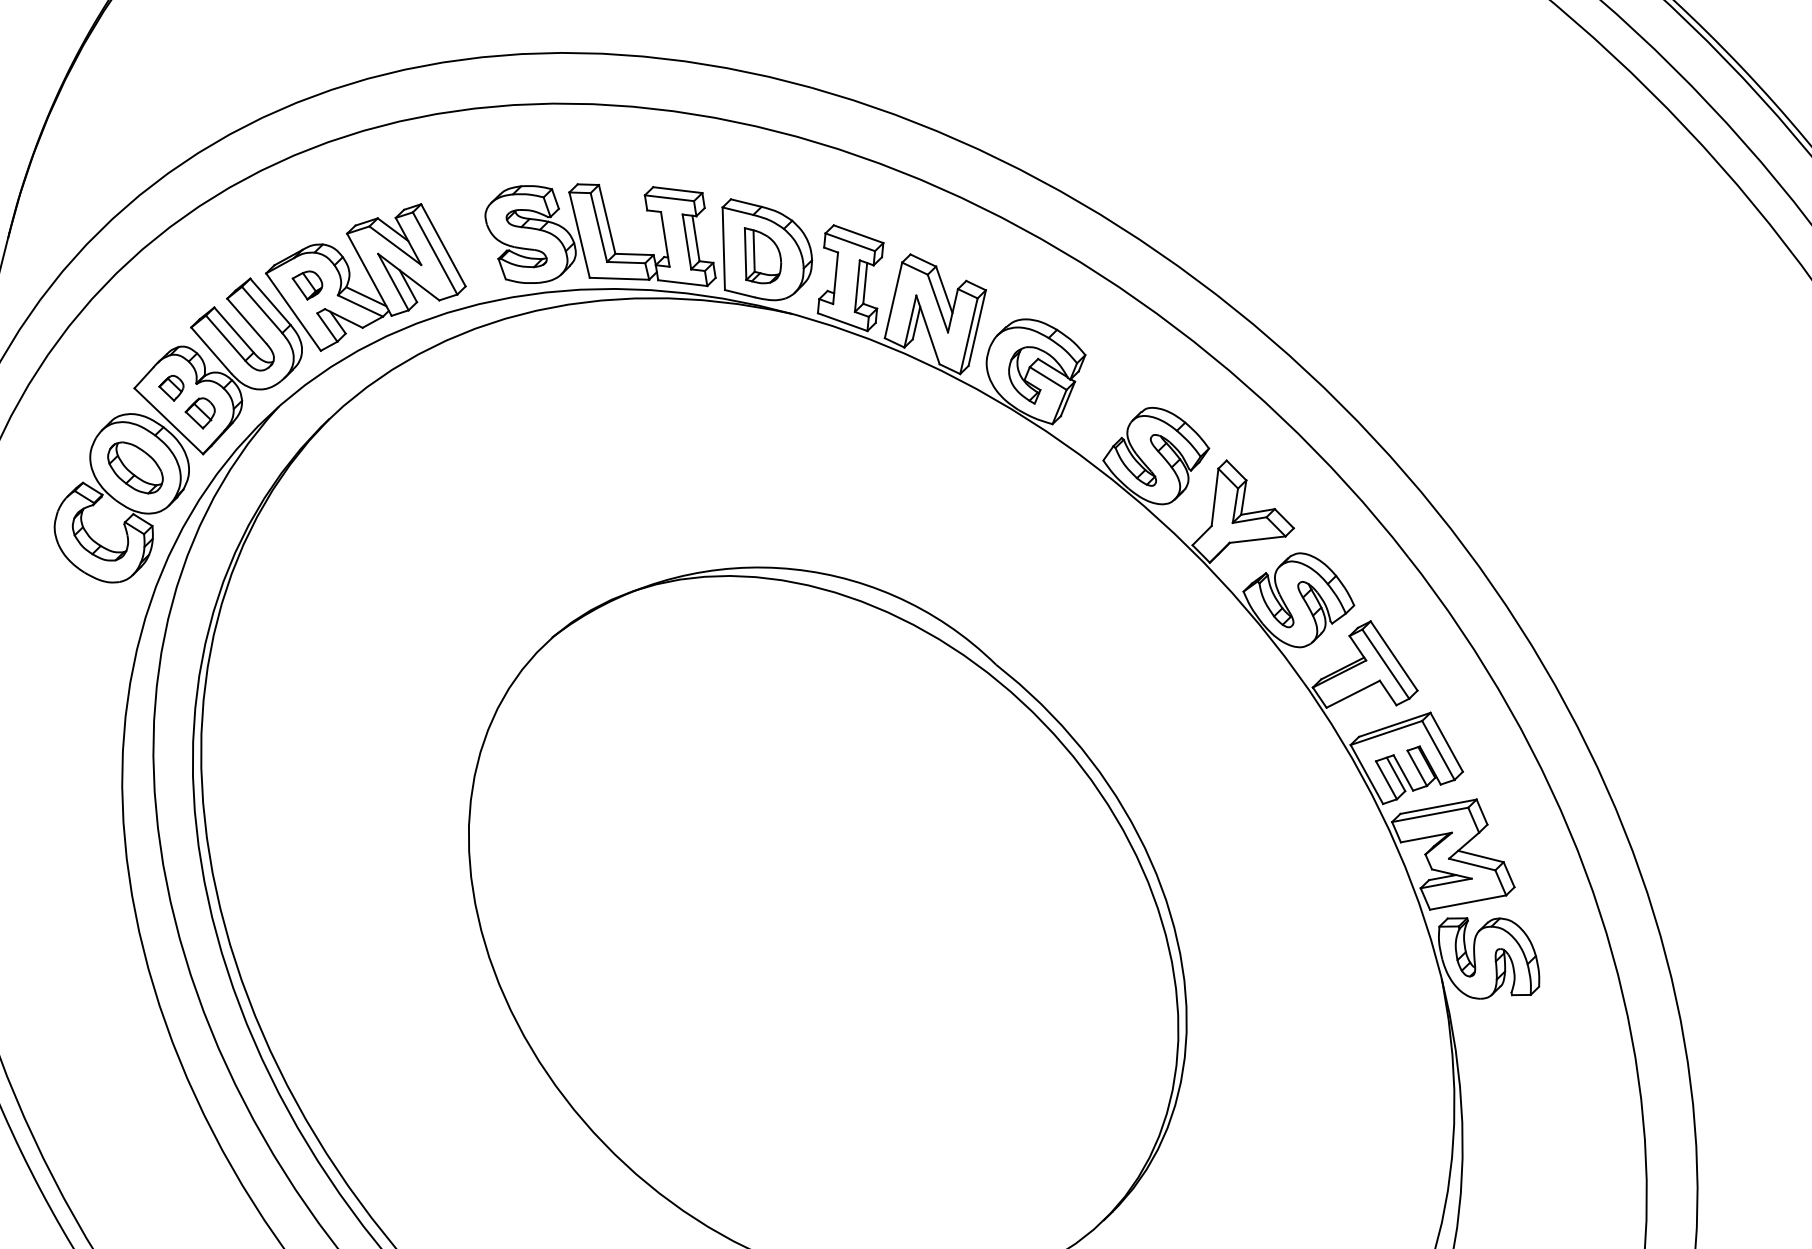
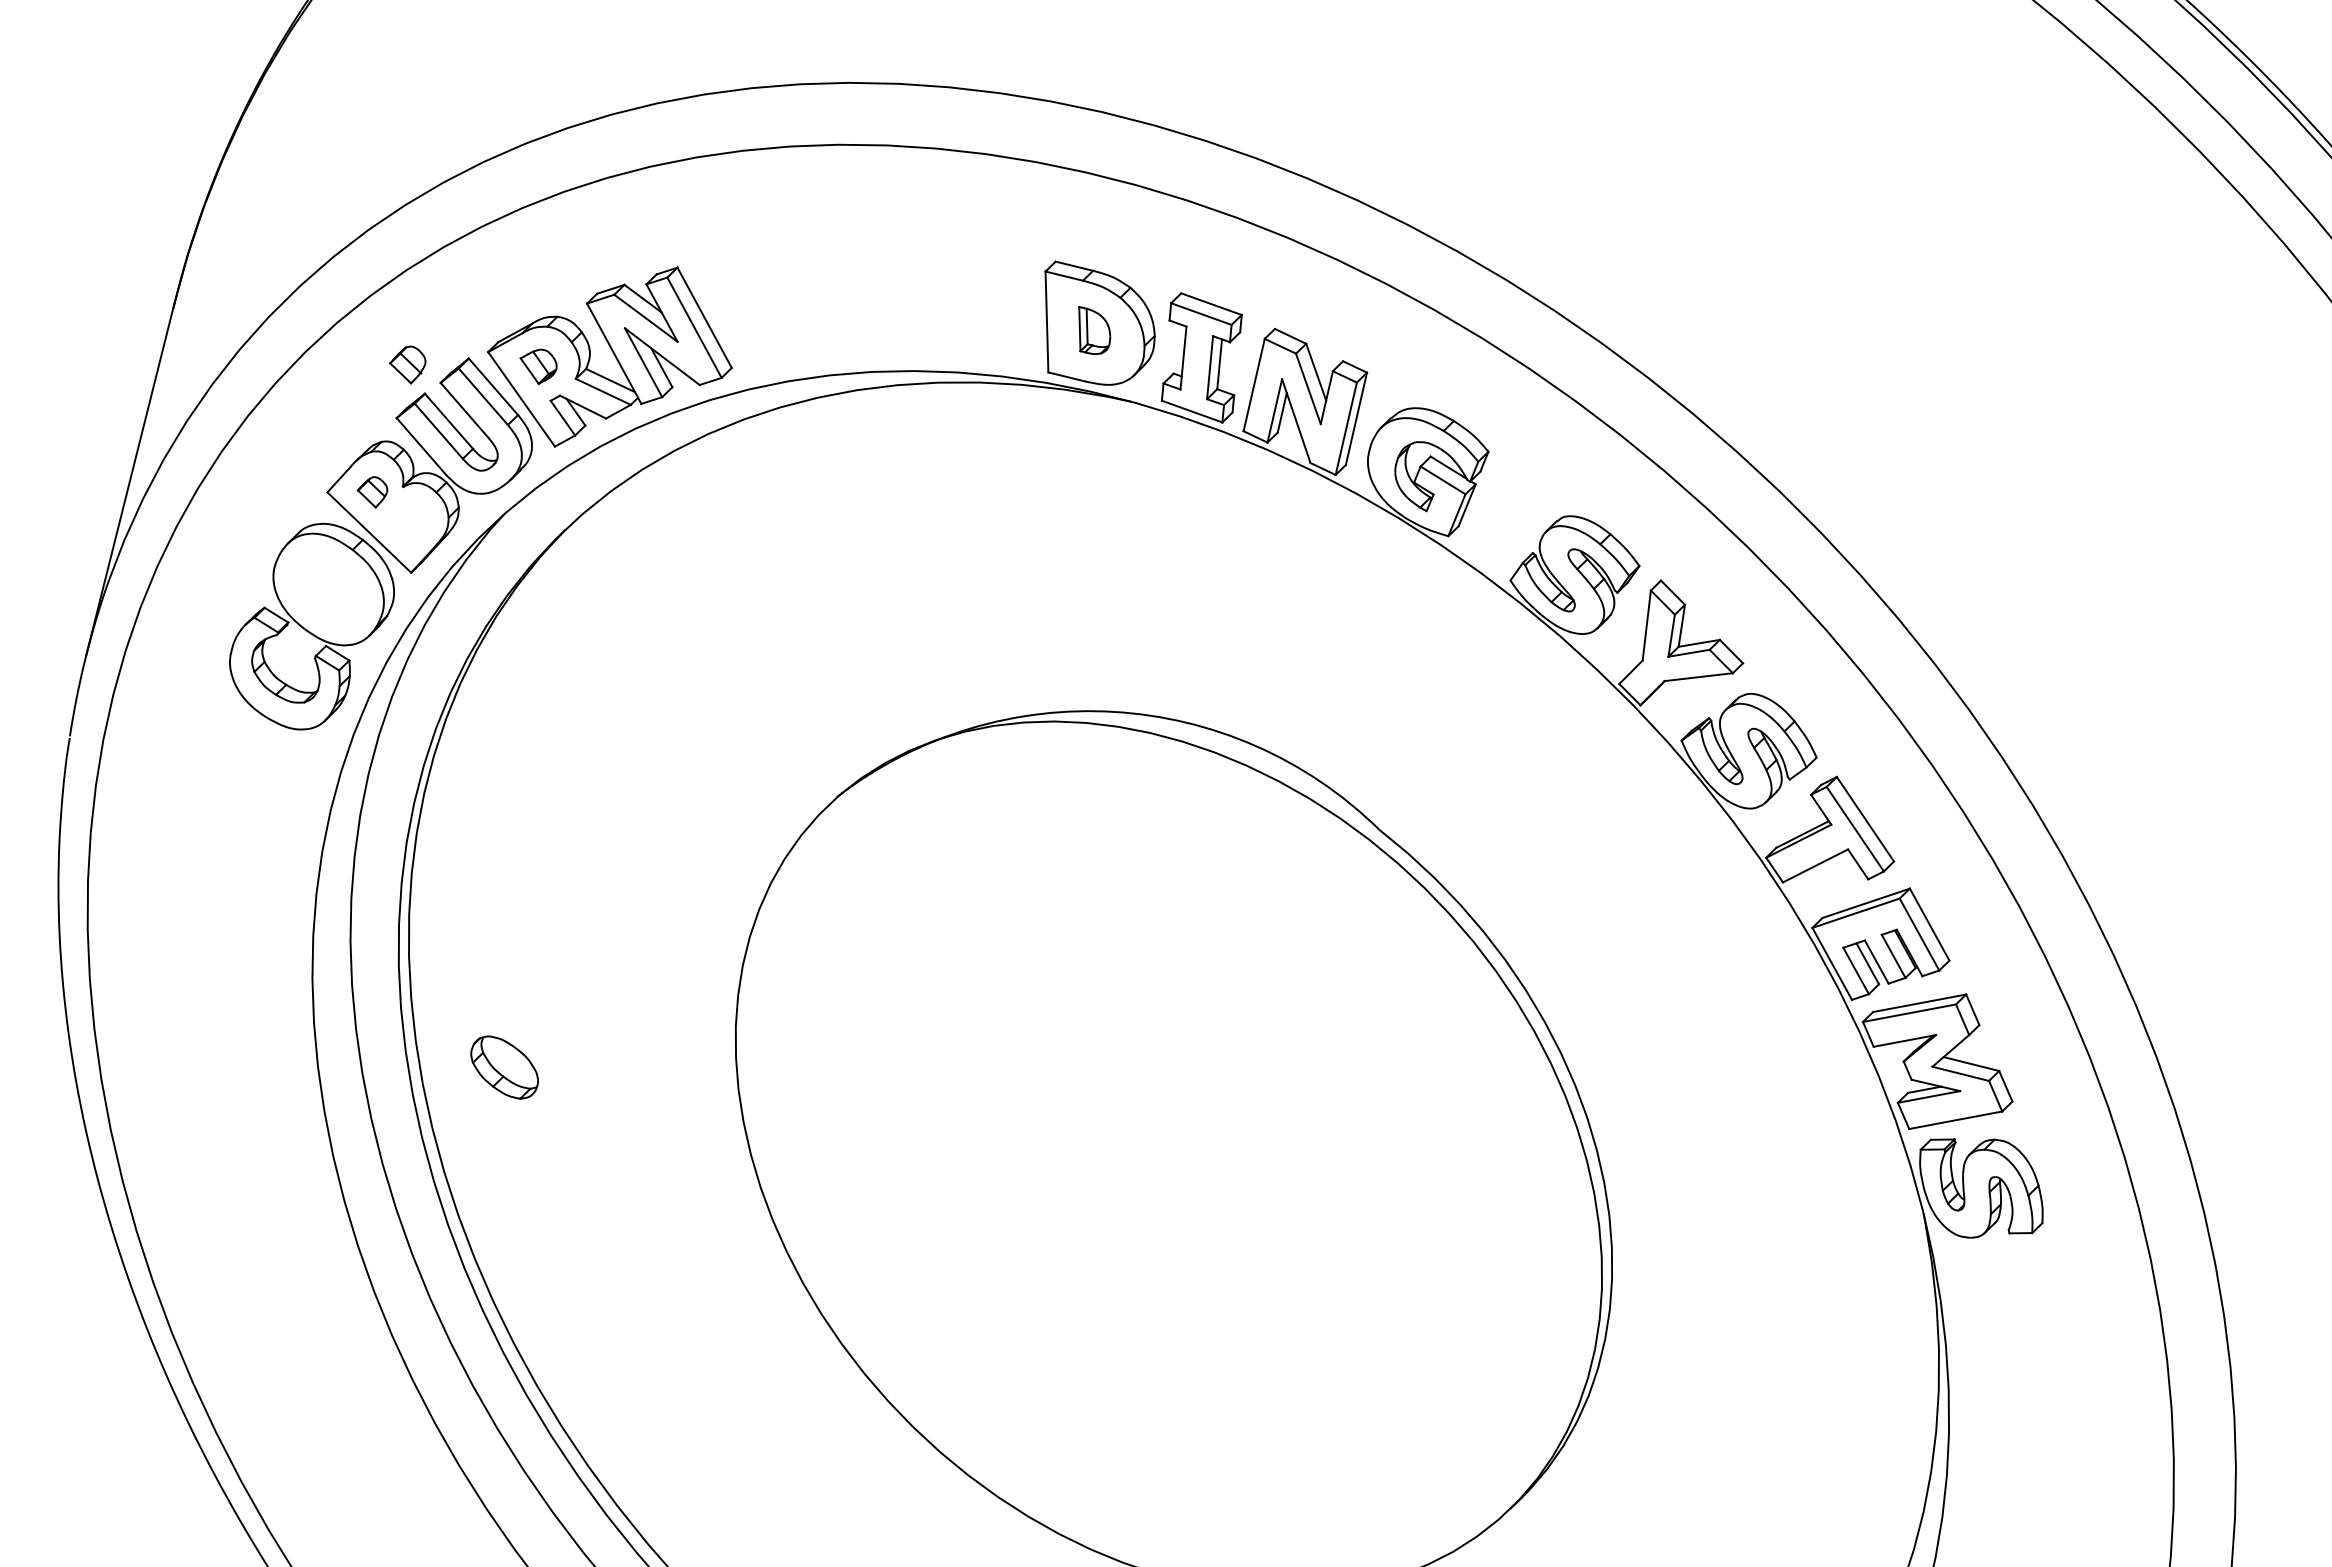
part: (600, 235) -> (896, 305), removed
part: (762, 255) -> (1094, 330), size x0.7
part: (200, 412) -> (407, 364), moved
part: (135, 467) -> (504, 1067), moved

